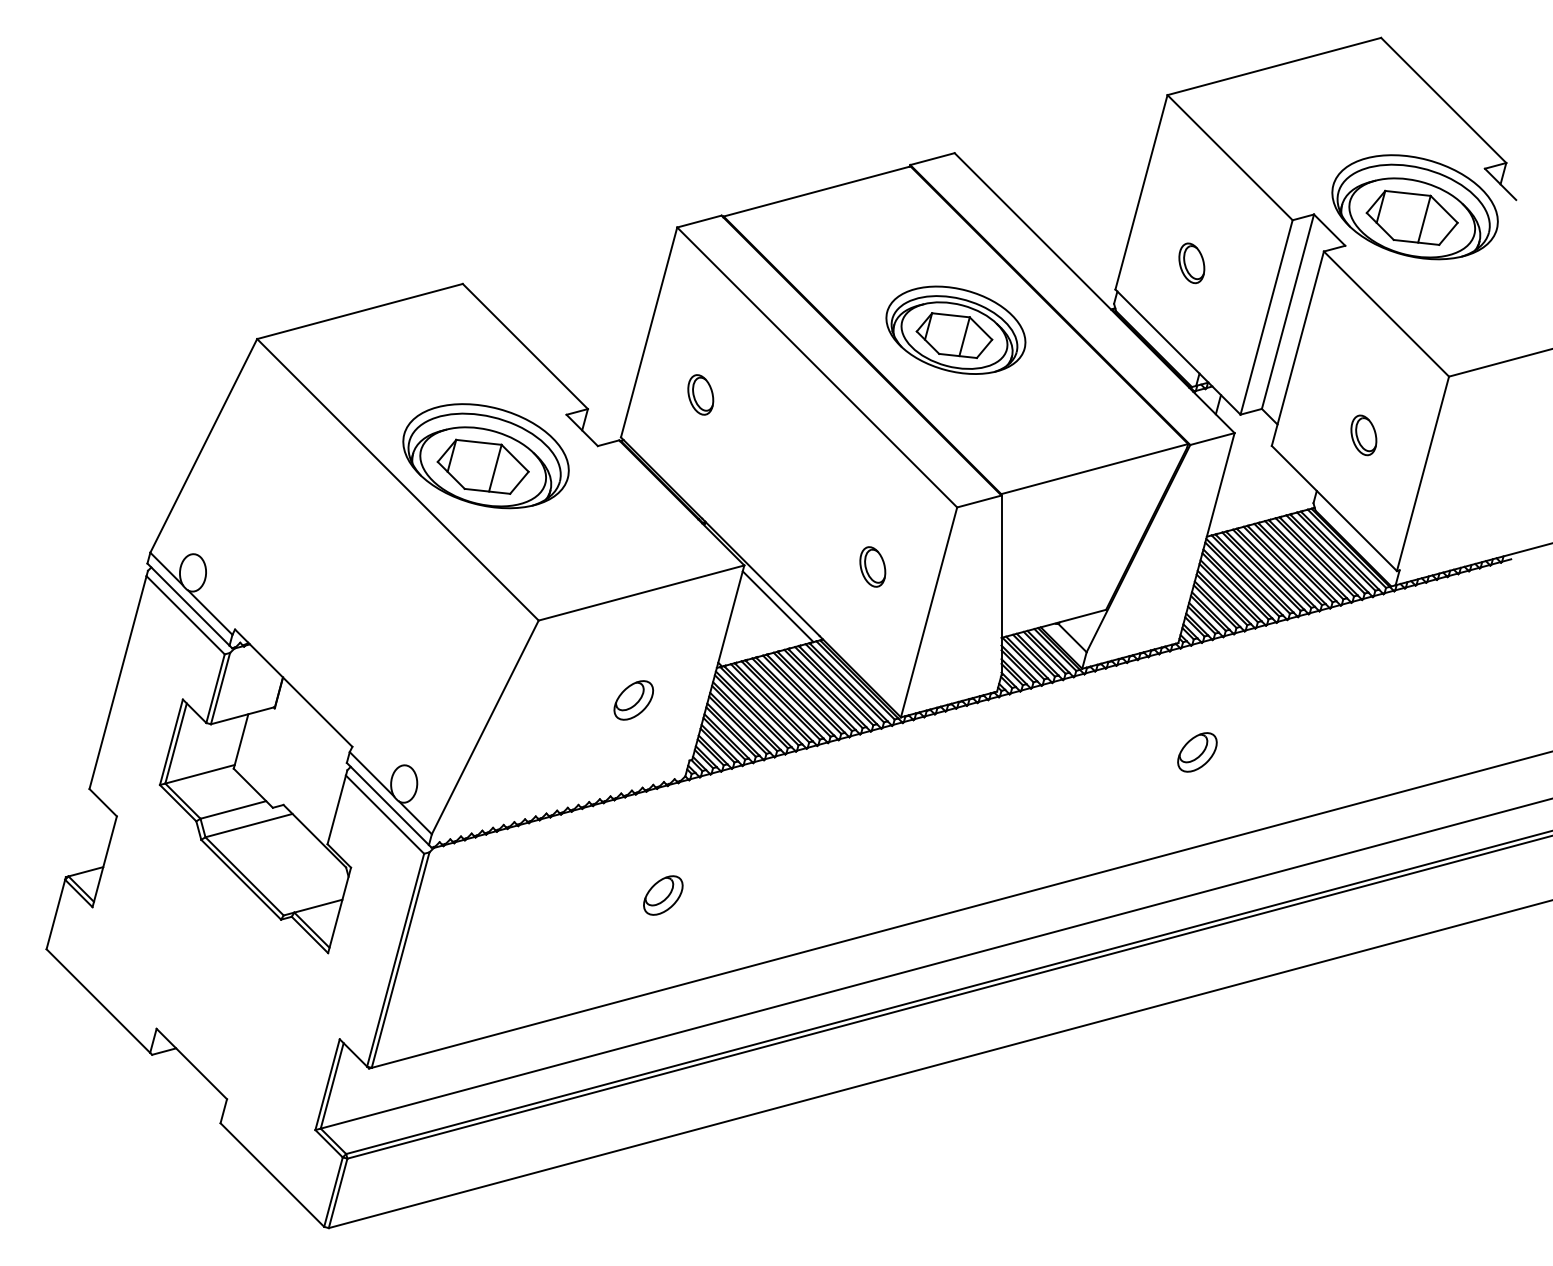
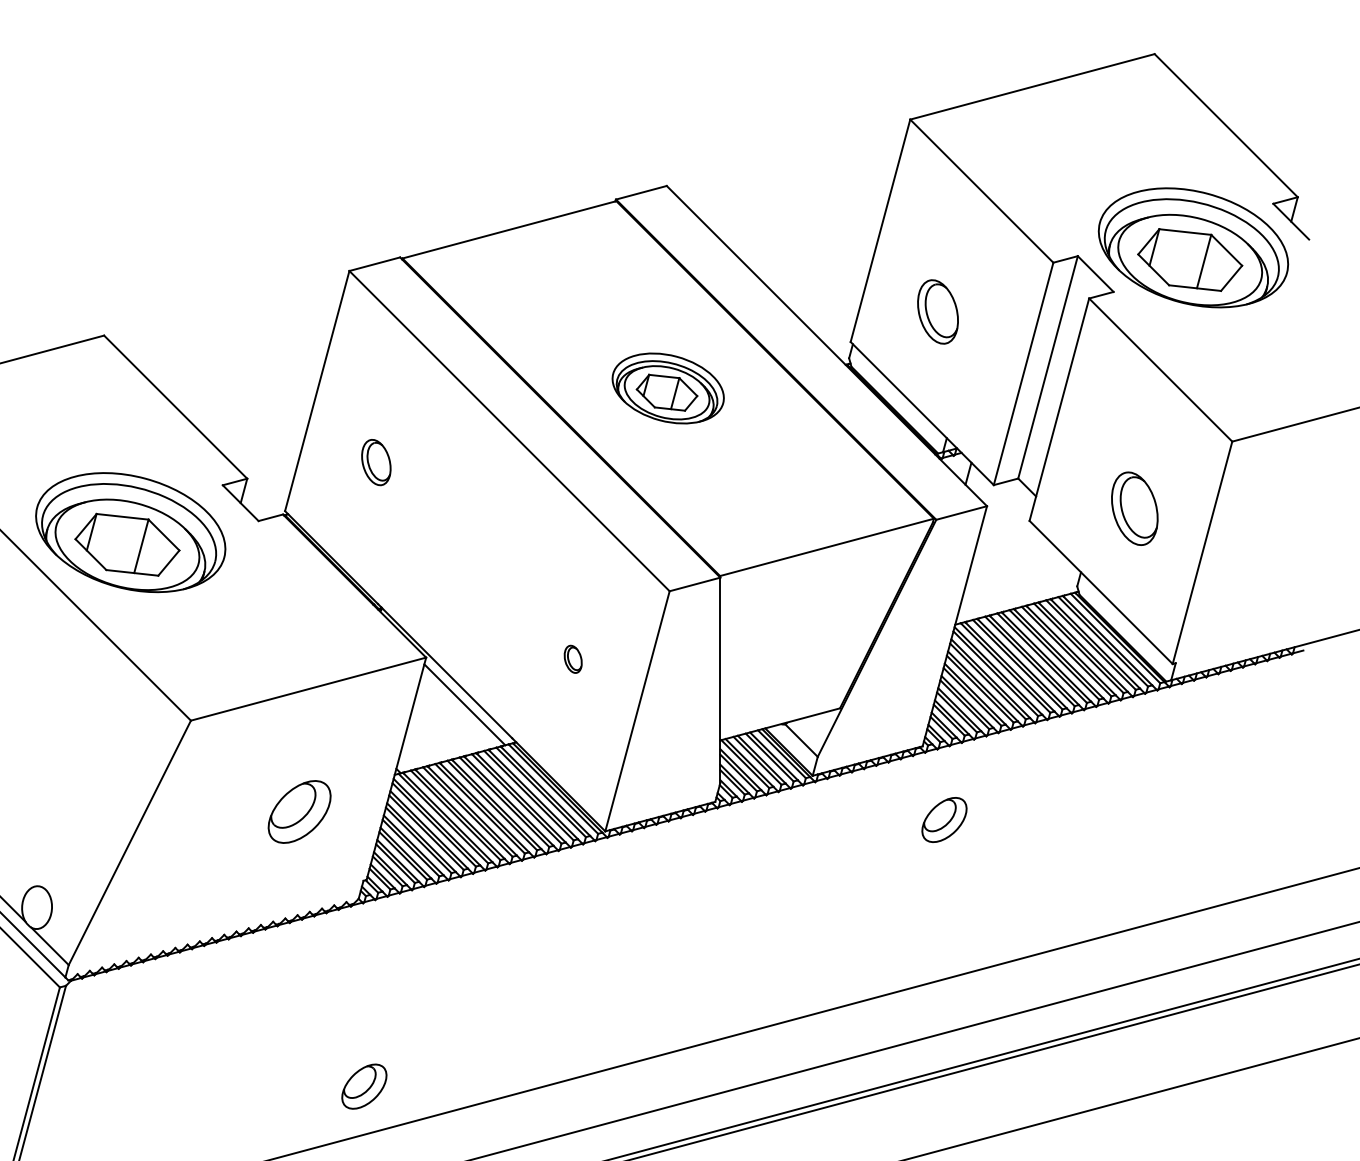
part: (1191, 263) -> (937, 312), size x1.4
part: (955, 329) -> (667, 387), size x0.7
part: (1363, 435) -> (1134, 508), size x1.6
part: (872, 566) -> (572, 658), size x0.6
part: (633, 700) -> (299, 812), size x1.4
part: (1197, 752) -> (944, 820), moved
part: (663, 895) -> (364, 1086), moved

